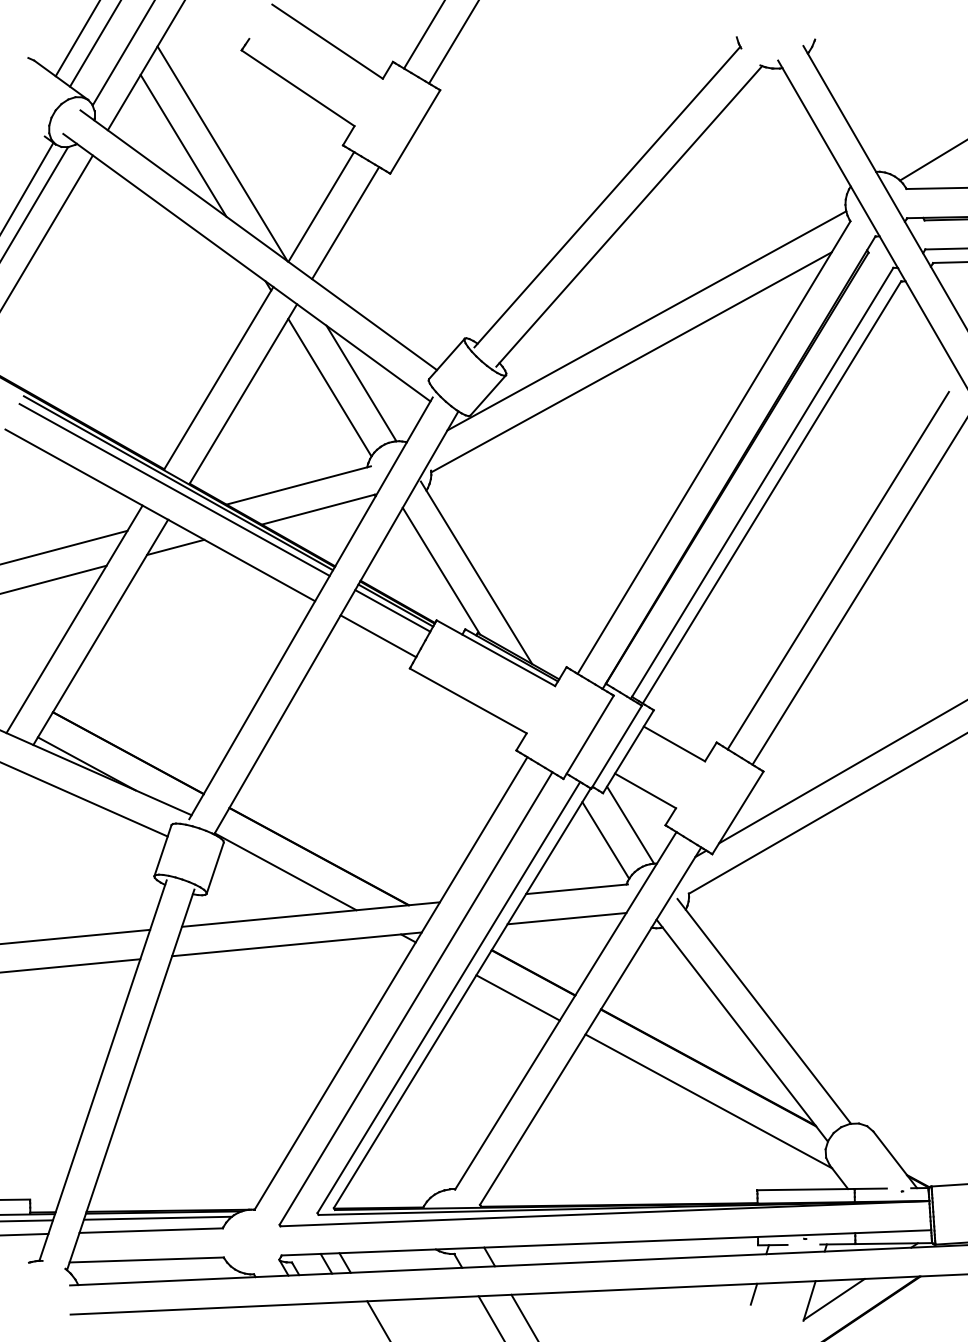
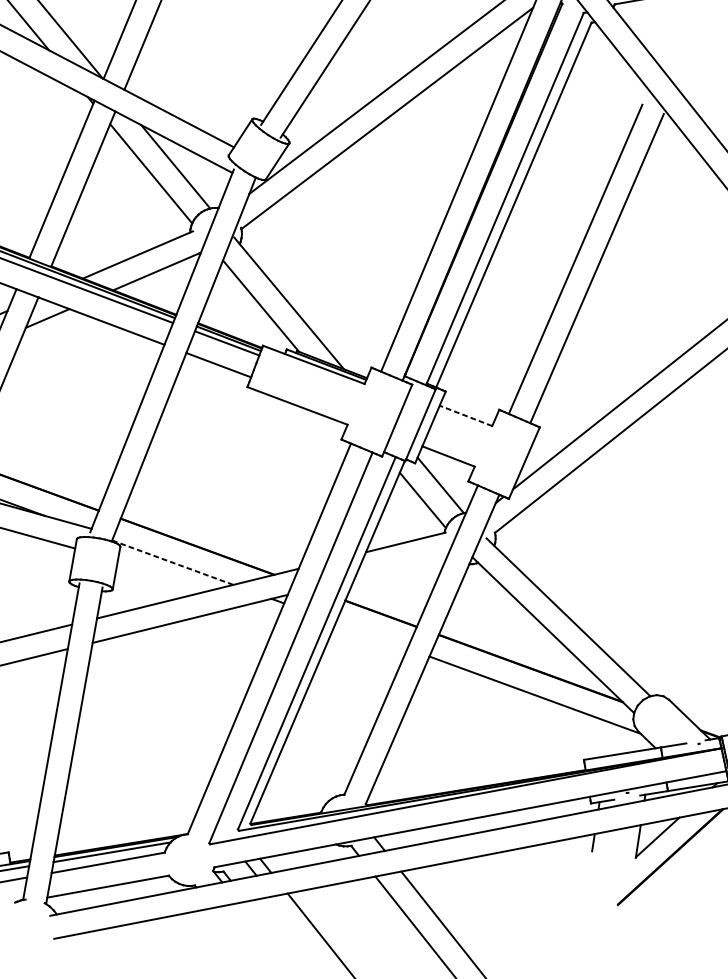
line: (674, 743) -> (465, 415), solid -> dashed
line: (285, 871) -> (172, 562), solid -> dashed
line: (566, 918) -> (400, 566), removed
line: (517, 997) -> (371, 635), removed

